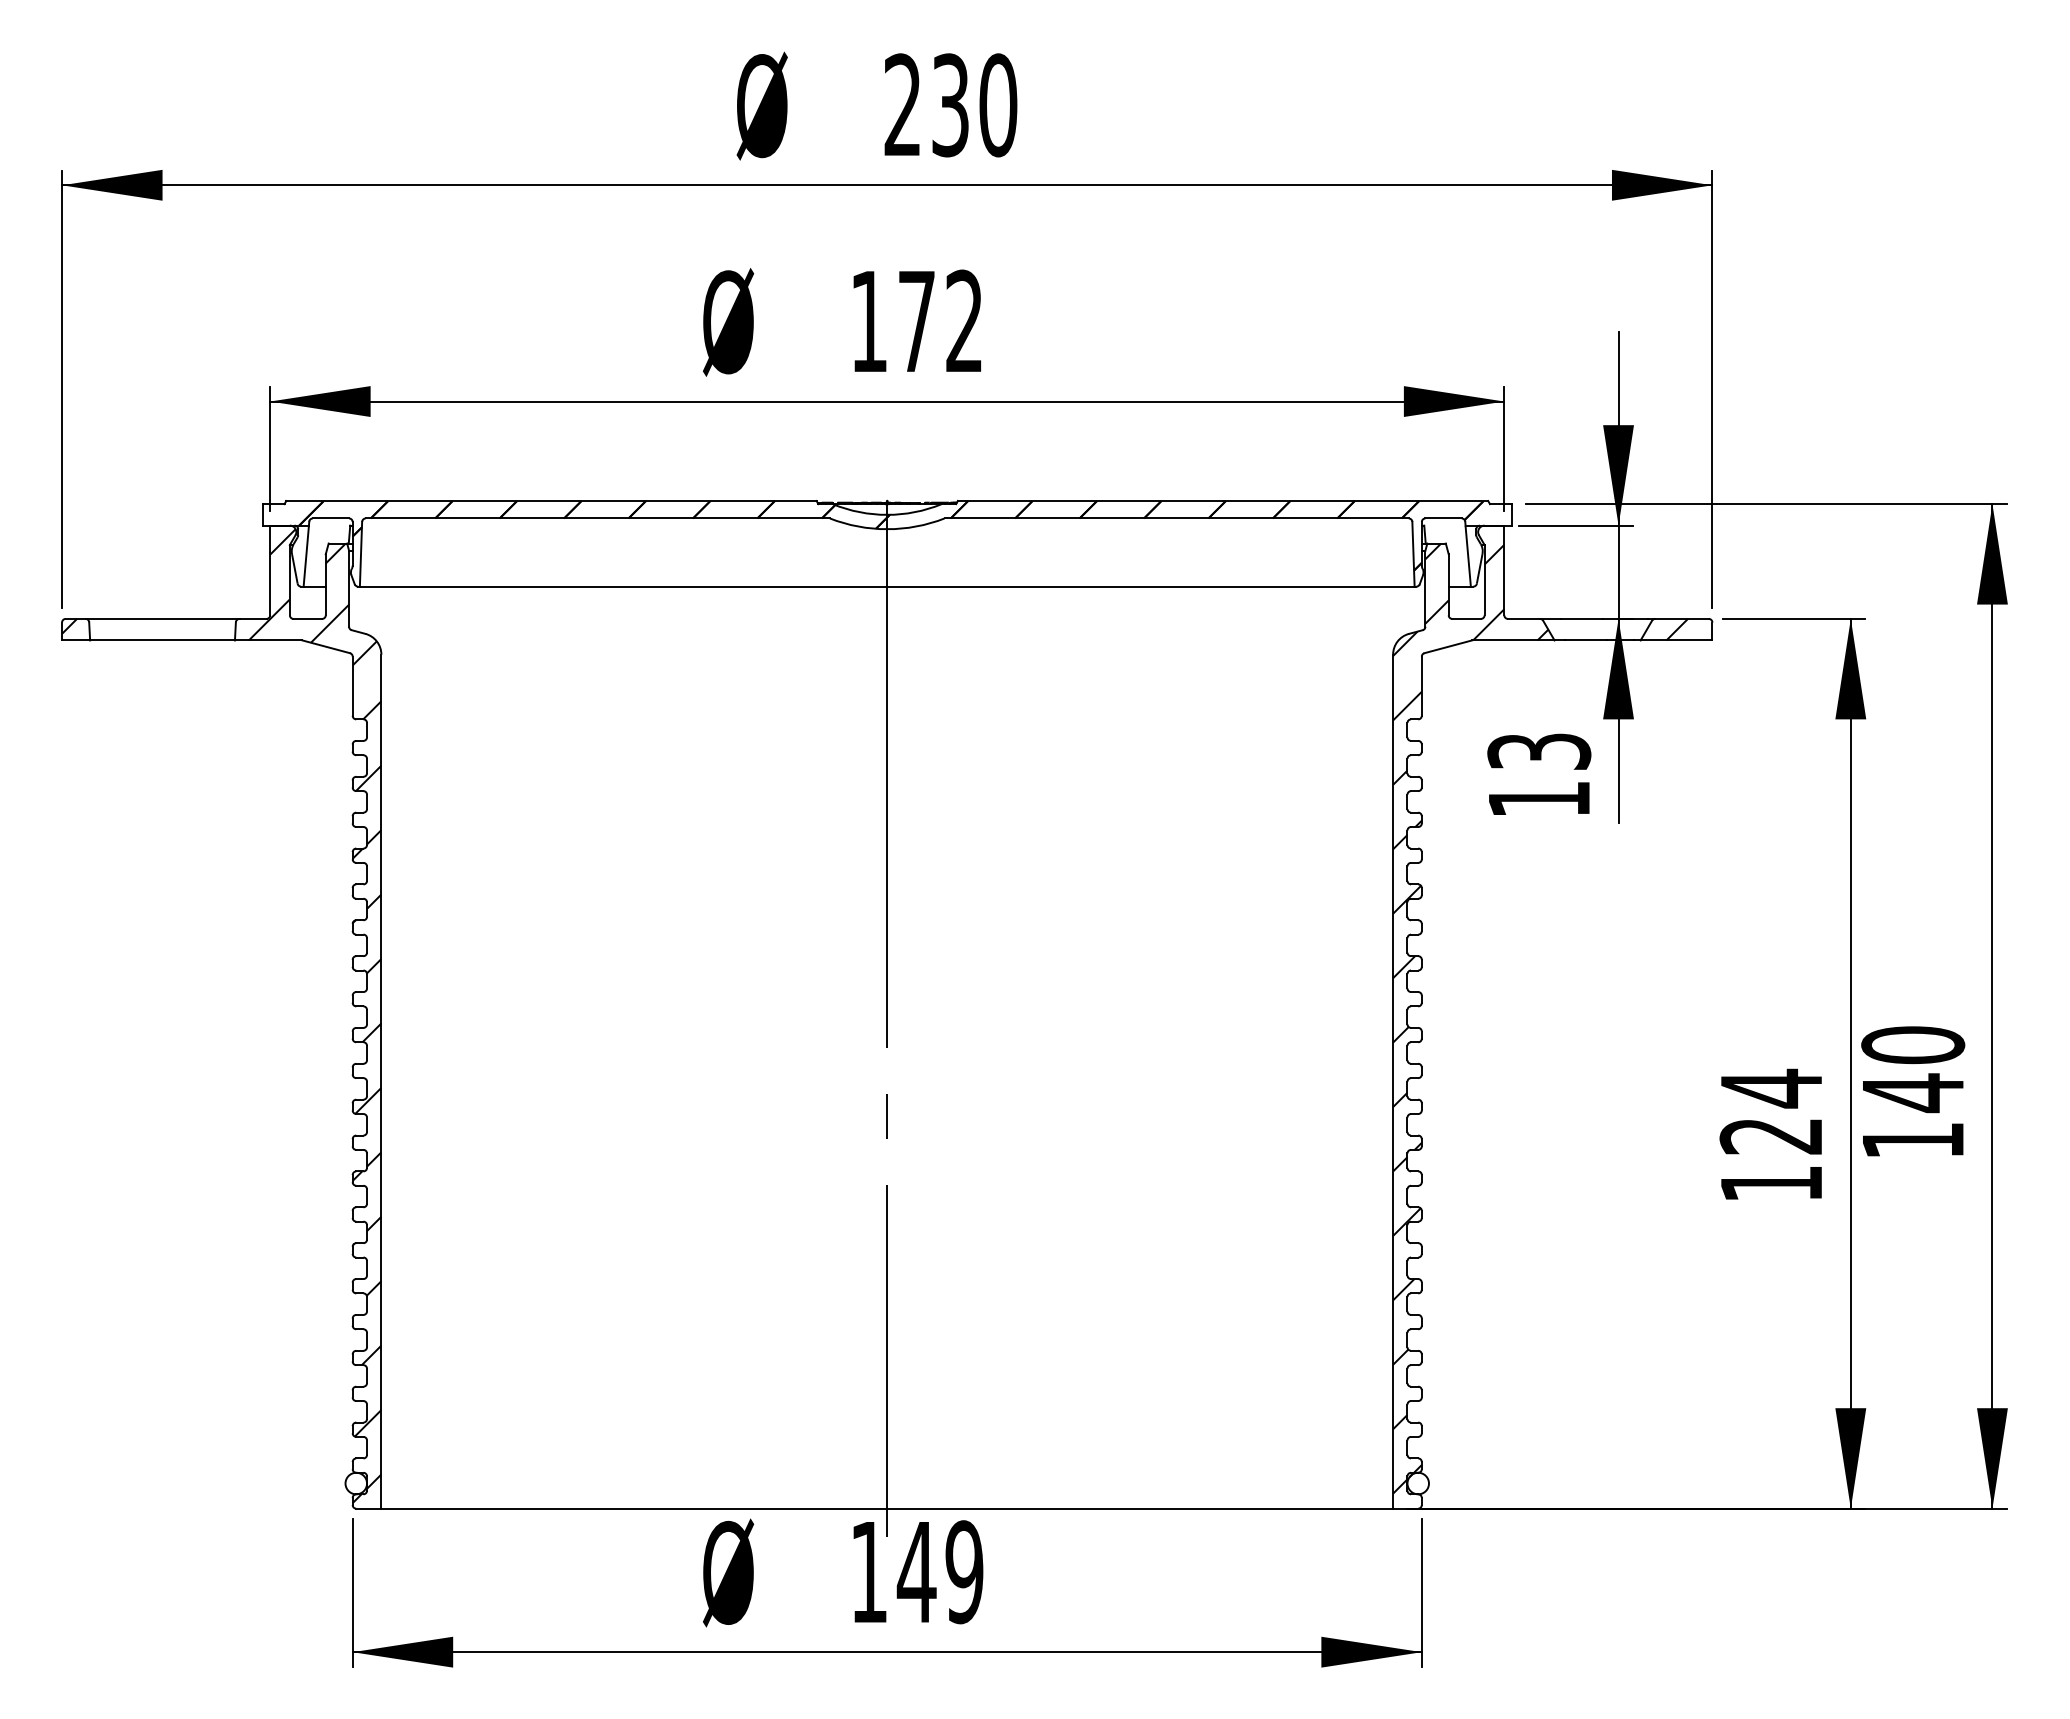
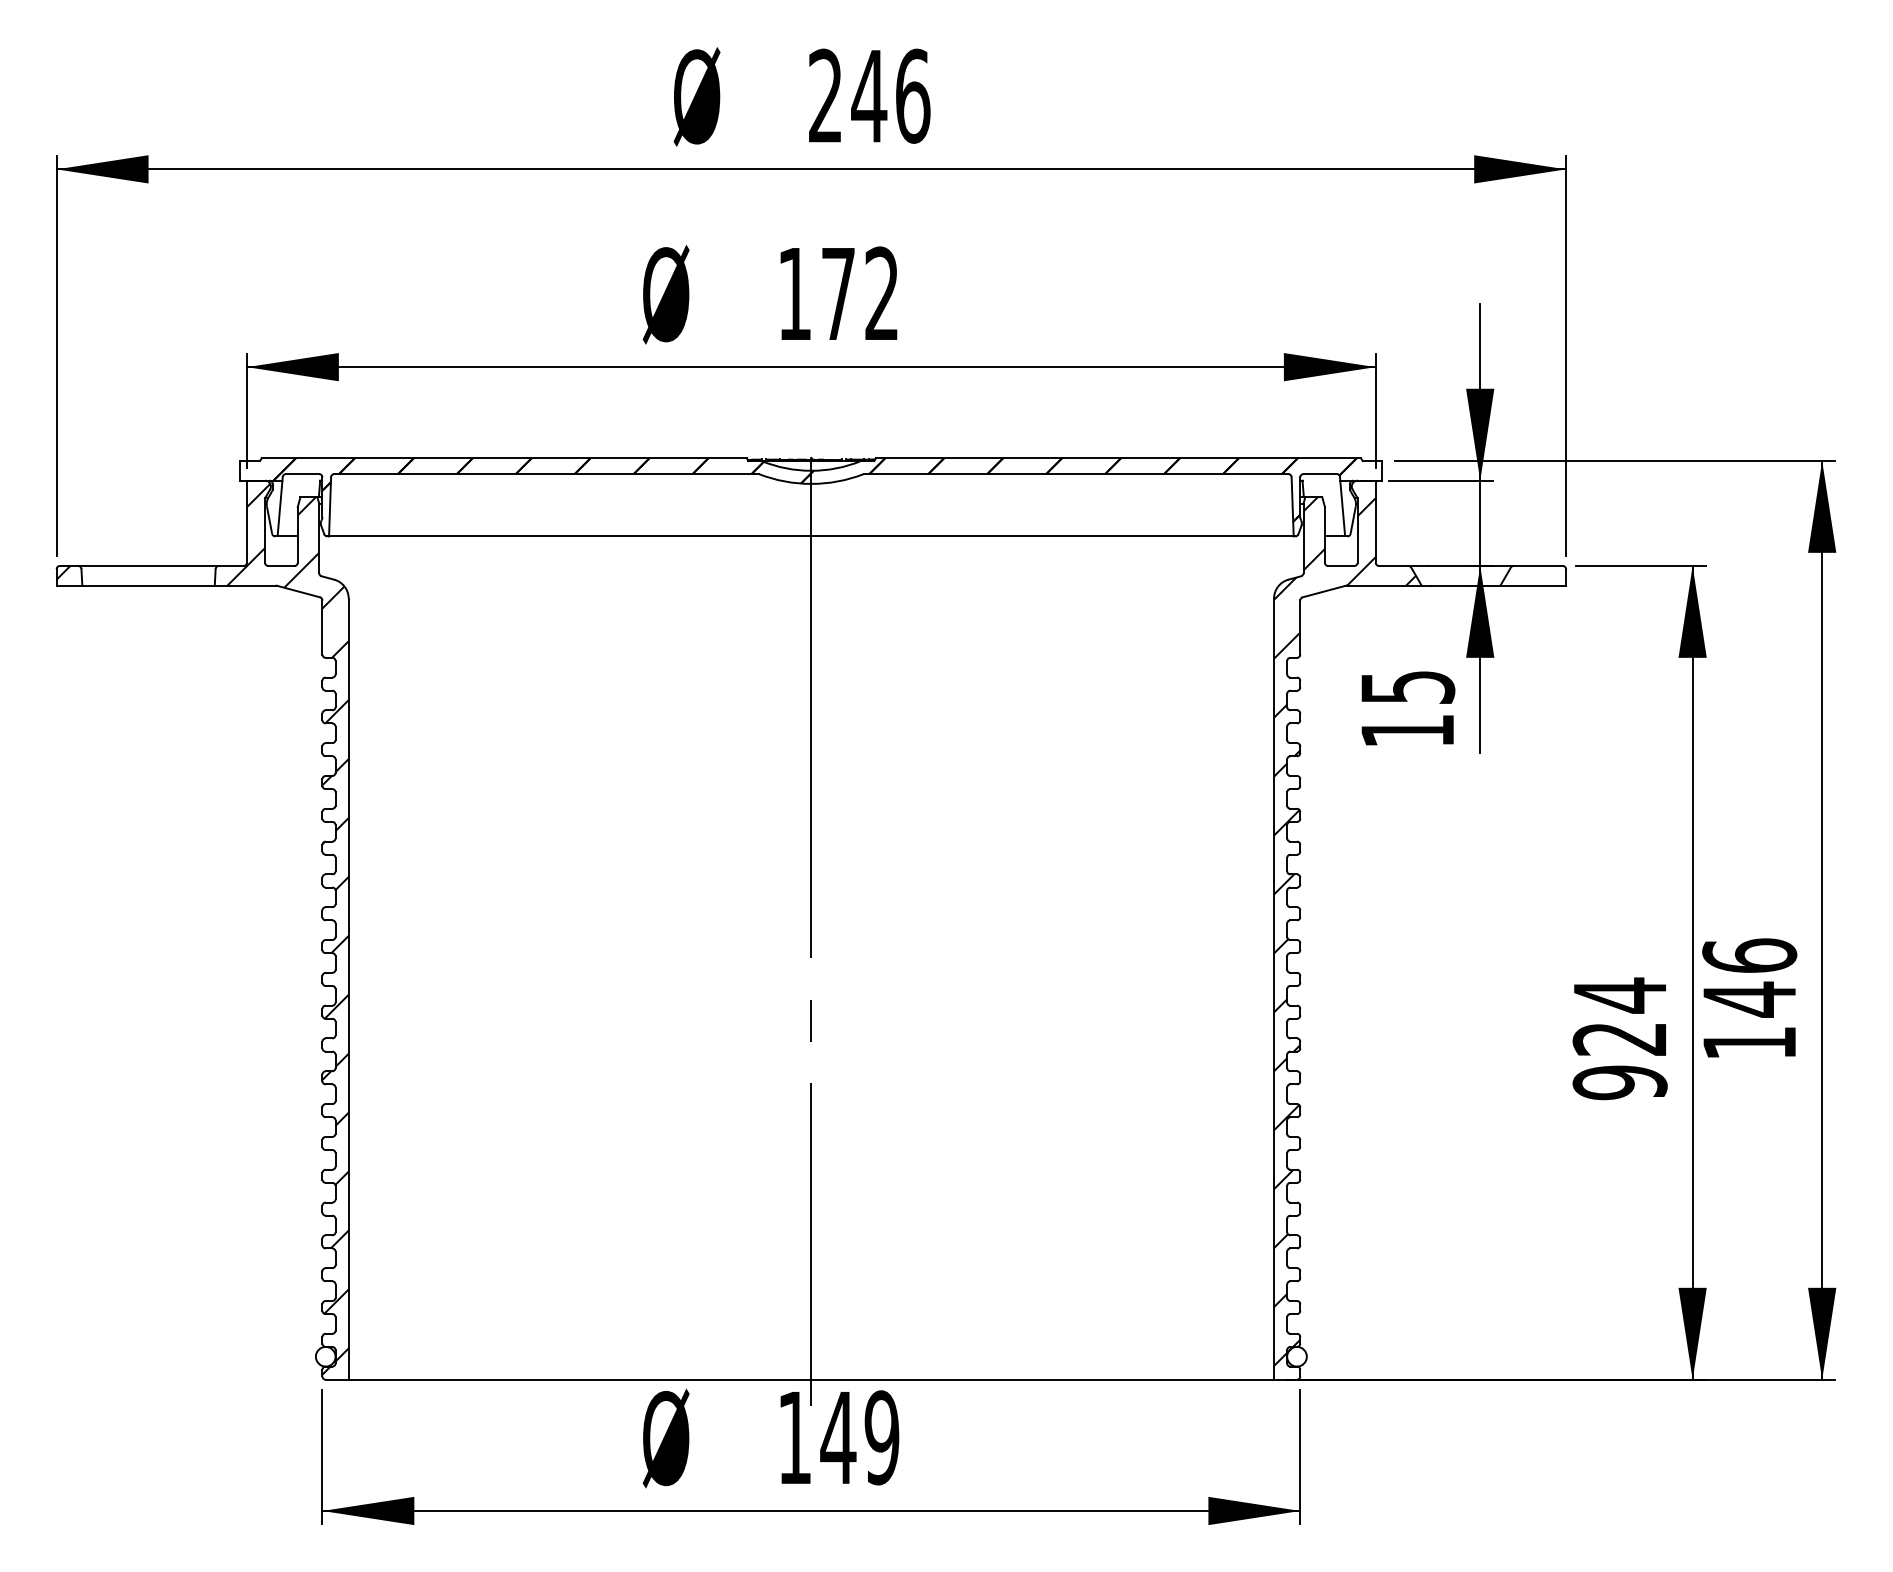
text: (973, 105) -> (890, 96), 230 -> 246
hatch: (1676, 629) -> (1533, 575), removed
text: (1538, 751) -> (1407, 687), 13 -> 15
text: (1913, 1045) -> (1749, 956), 140 -> 146
text: (1771, 1183) -> (1620, 1082), 124 -> 924

